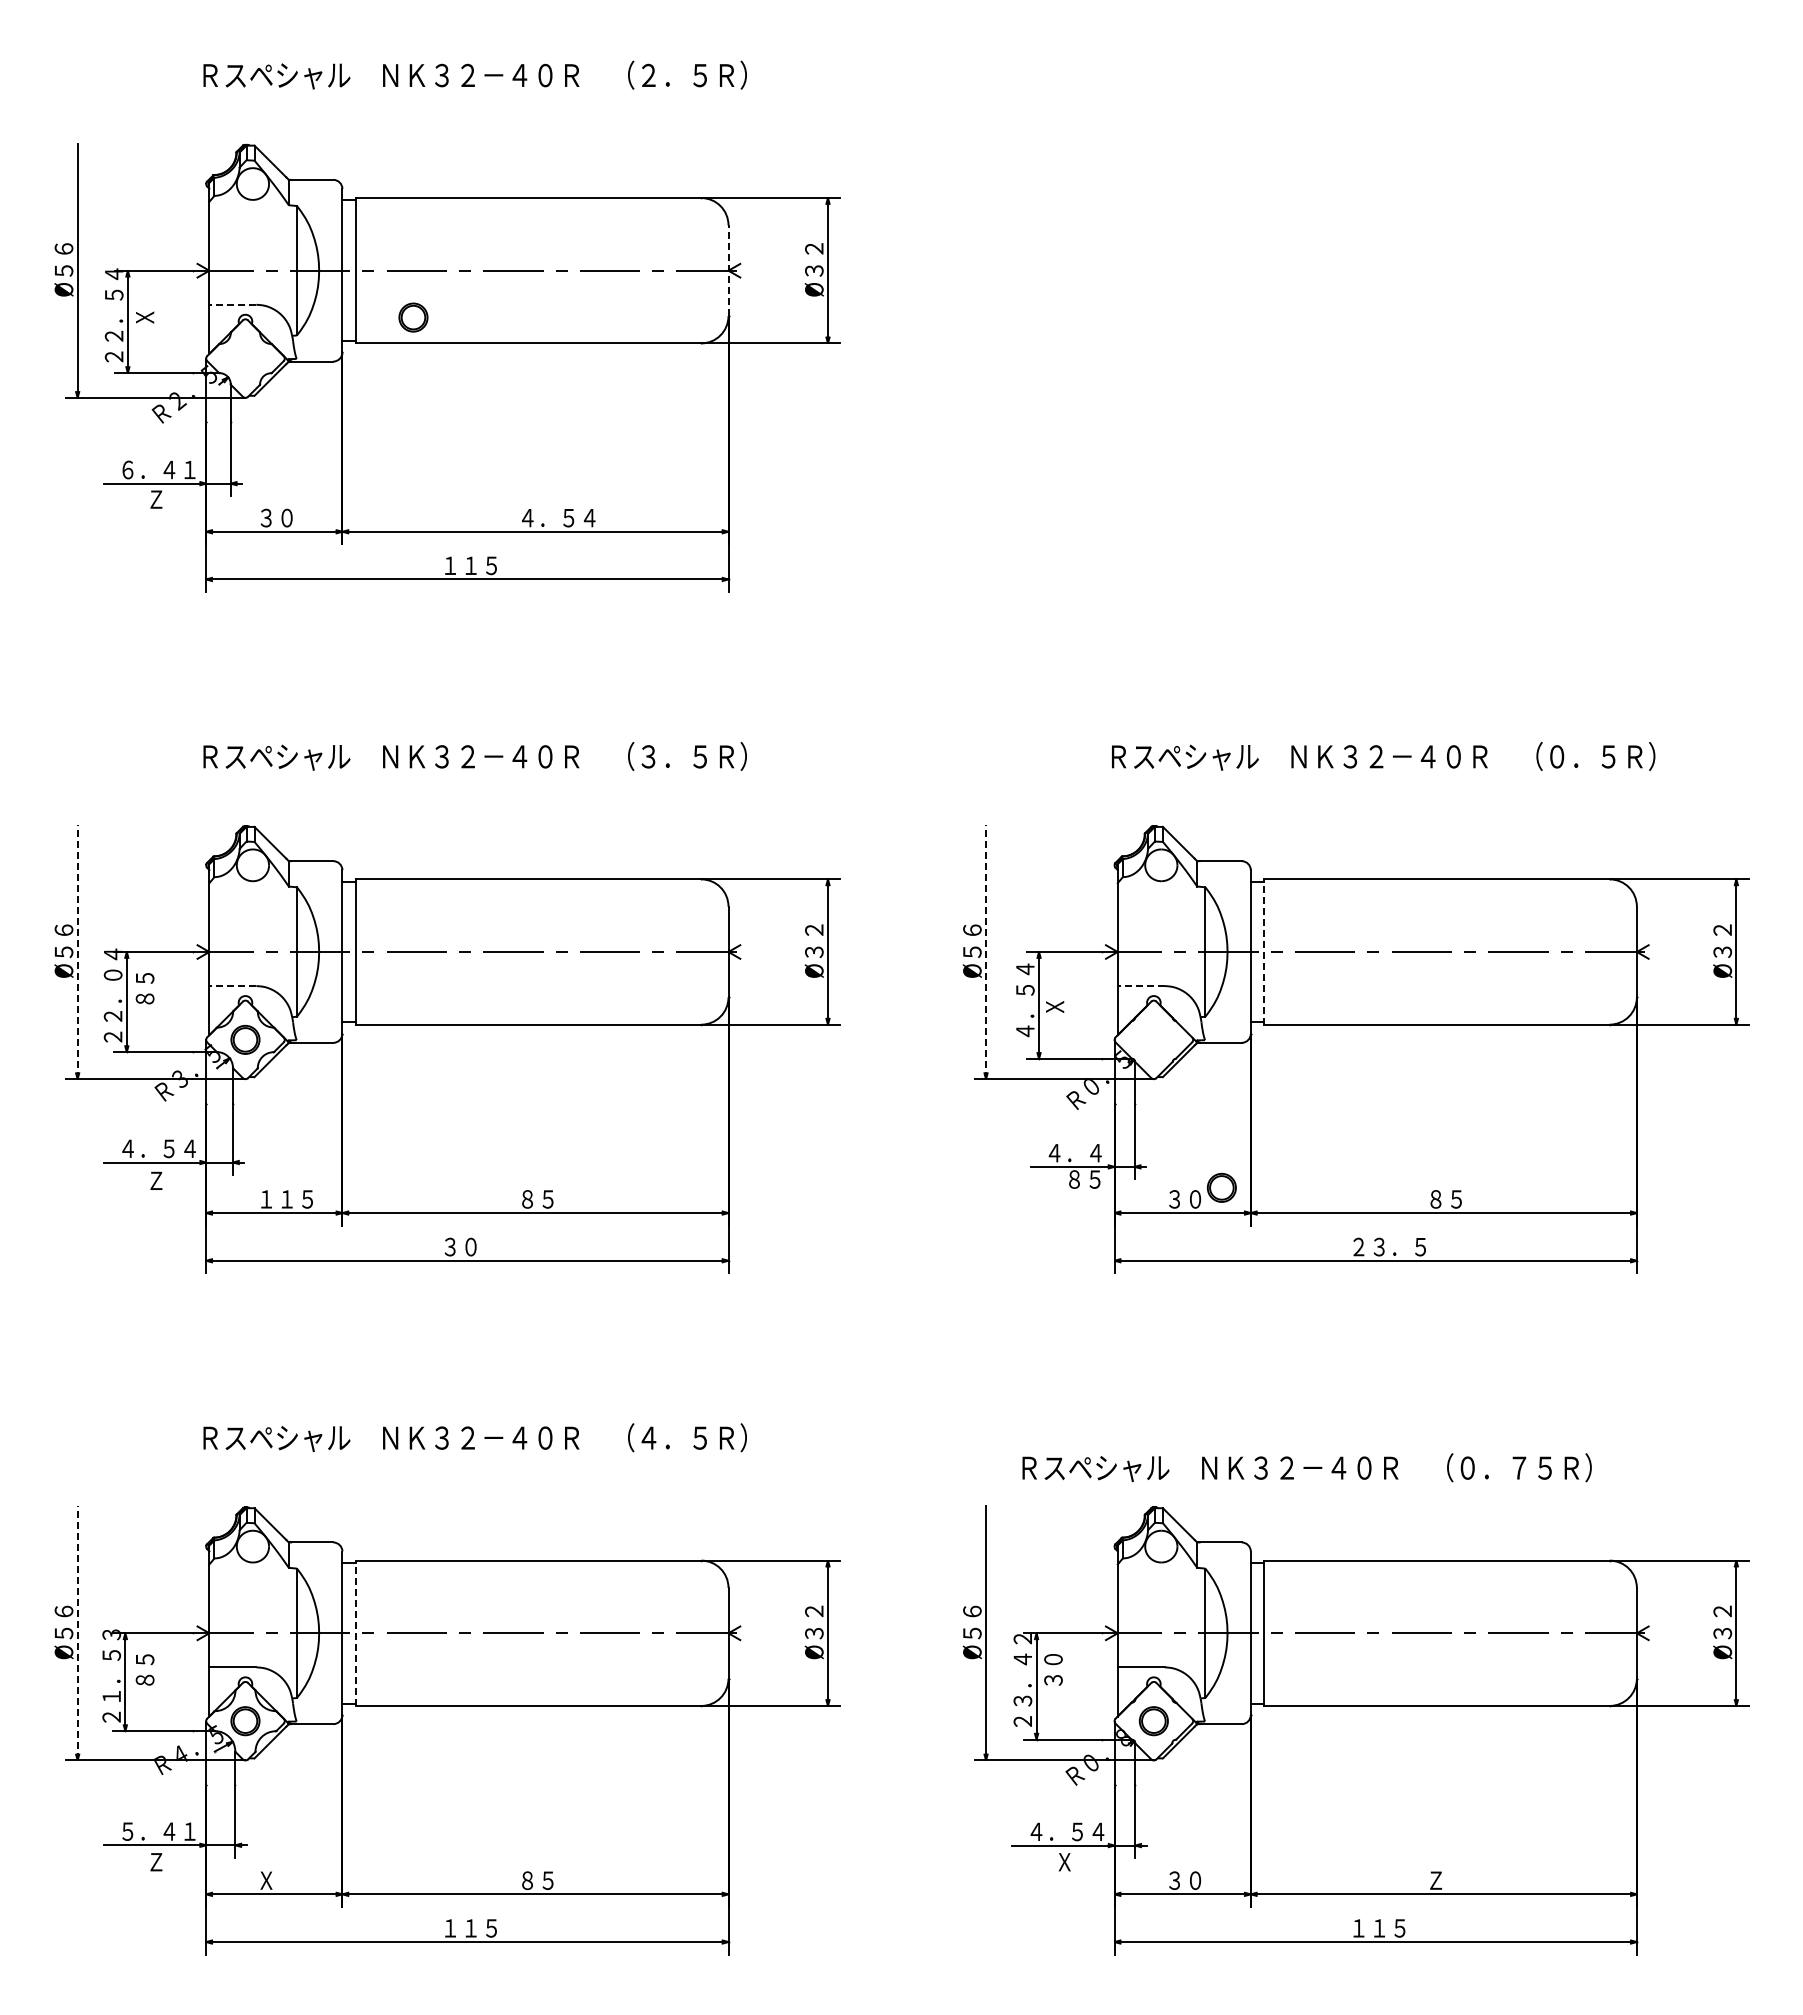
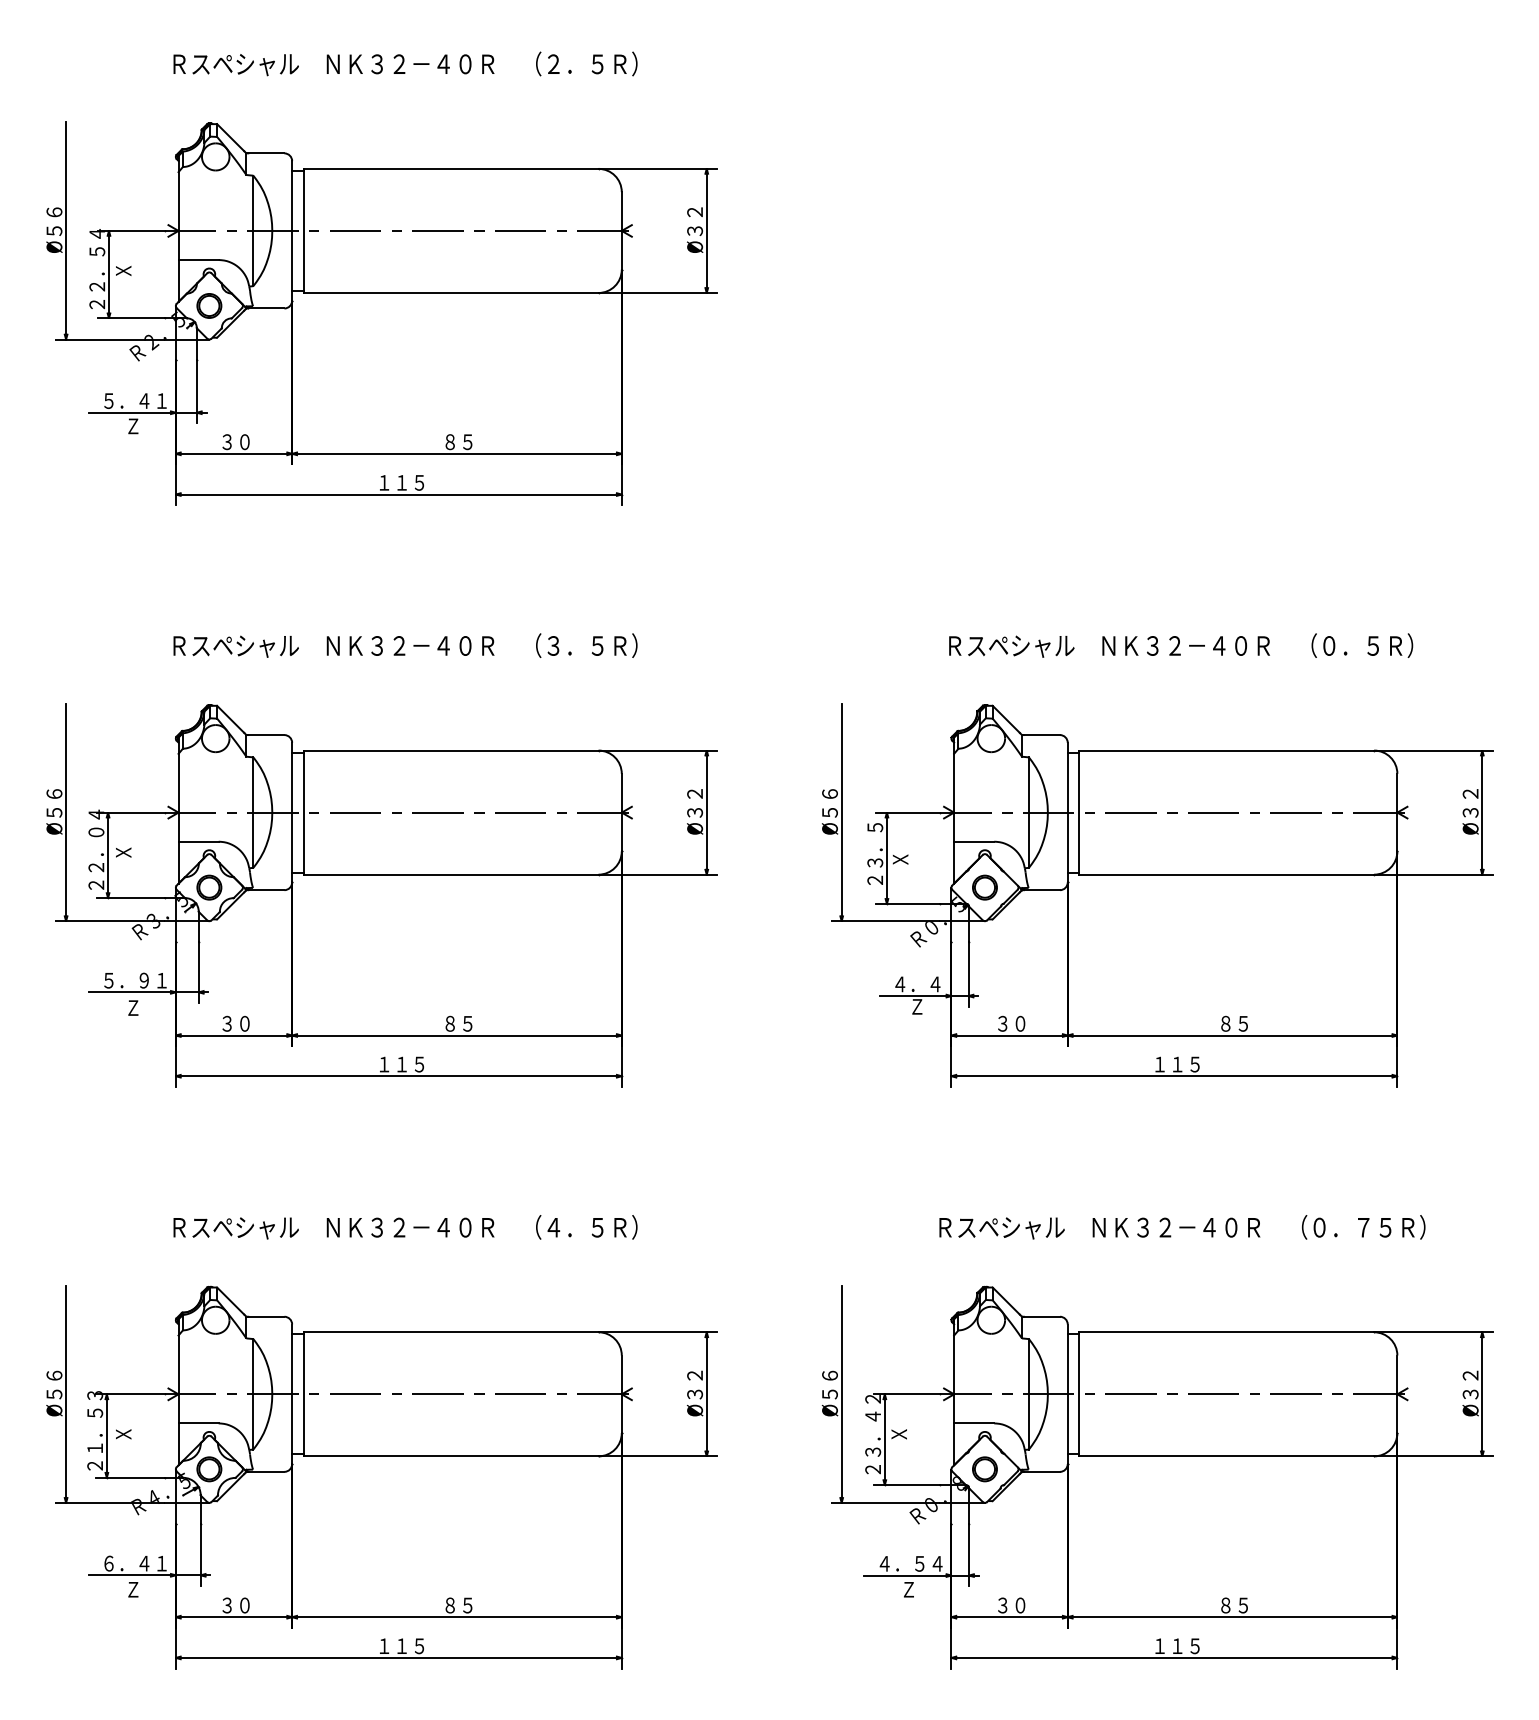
line: (728, 270) -> (621, 230), dashed -> solid
line: (232, 304) -> (198, 259), dashed -> solid
part: (413, 317) -> (209, 305), moved
text: (127, 469) -> (108, 400), ６．４１ -> ５．４１
text: (558, 517) -> (476, 441), ４．５４ -> ８５
line: (77, 951) -> (65, 812), dashed -> solid
line: (986, 951) -> (842, 812), dashed -> solid
line: (1264, 952) -> (1079, 813), dashed -> solid
line: (232, 986) -> (198, 842), dashed -> solid
line: (1140, 986) -> (973, 842), dashed -> solid
text: (144, 988) -> (123, 843), ８５ -> Ｘ
text: (1025, 1000) -> (875, 854), ４．５４ -> ２３．５
text: (158, 1148) -> (135, 980), ４．５４ -> ５．９１
text: (1084, 1179) -> (925, 1006), ８５ -> Ｚ
part: (1221, 1187) -> (984, 887), moved
text: (286, 1199) -> (244, 1023), １１５ -> ３０
text: (470, 1246) -> (401, 1064), ３０ -> １１５
text: (1389, 1246) -> (1186, 1064), ２３．５ -> １１５
text: (1306, 1467) -> (1181, 1227), moved
line: (77, 1632) -> (65, 1393), dashed -> solid
line: (356, 1633) -> (304, 1394), dashed -> solid
text: (144, 1670) -> (123, 1426), ８５ -> Ｘ
text: (1053, 1670) -> (899, 1426), ３０ -> Ｘ
text: (127, 1831) -> (108, 1563), ５．４１ -> ６．４１
text: (1064, 1862) -> (908, 1589), Ｘ -> Ｚ
text: (276, 1880) -> (235, 1605), Ｘ -> ３０
text: (1445, 1880) -> (1233, 1605), Ｚ -> ８５

